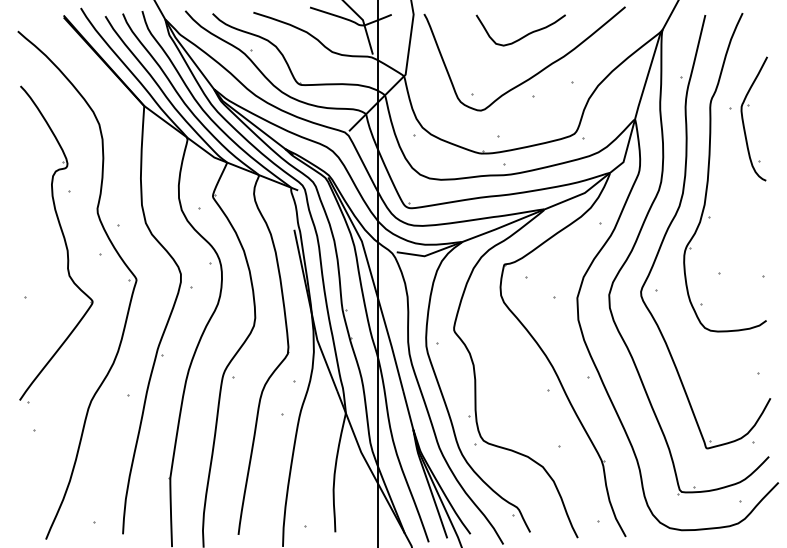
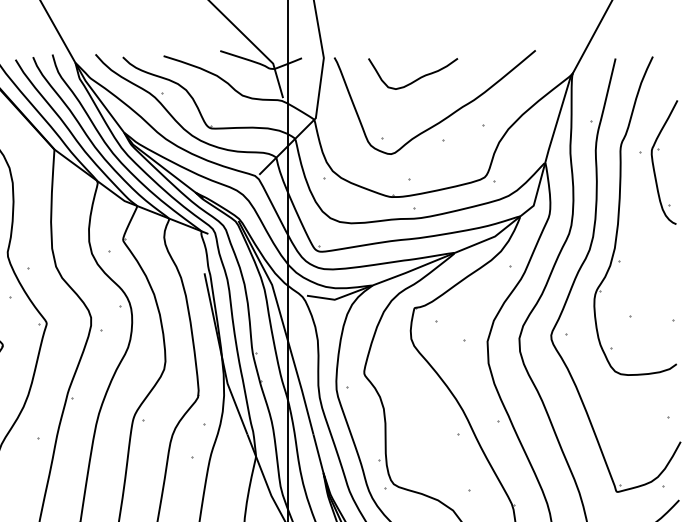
curve: (522, 36) -> (414, 80), moved

